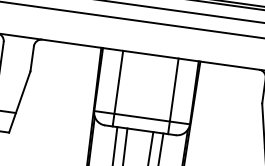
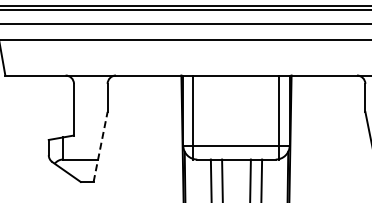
line: (117, 88) -> (192, 117), moved
line: (173, 96) -> (279, 117), moved
line: (19, 101) -> (100, 146), solid -> dashed

